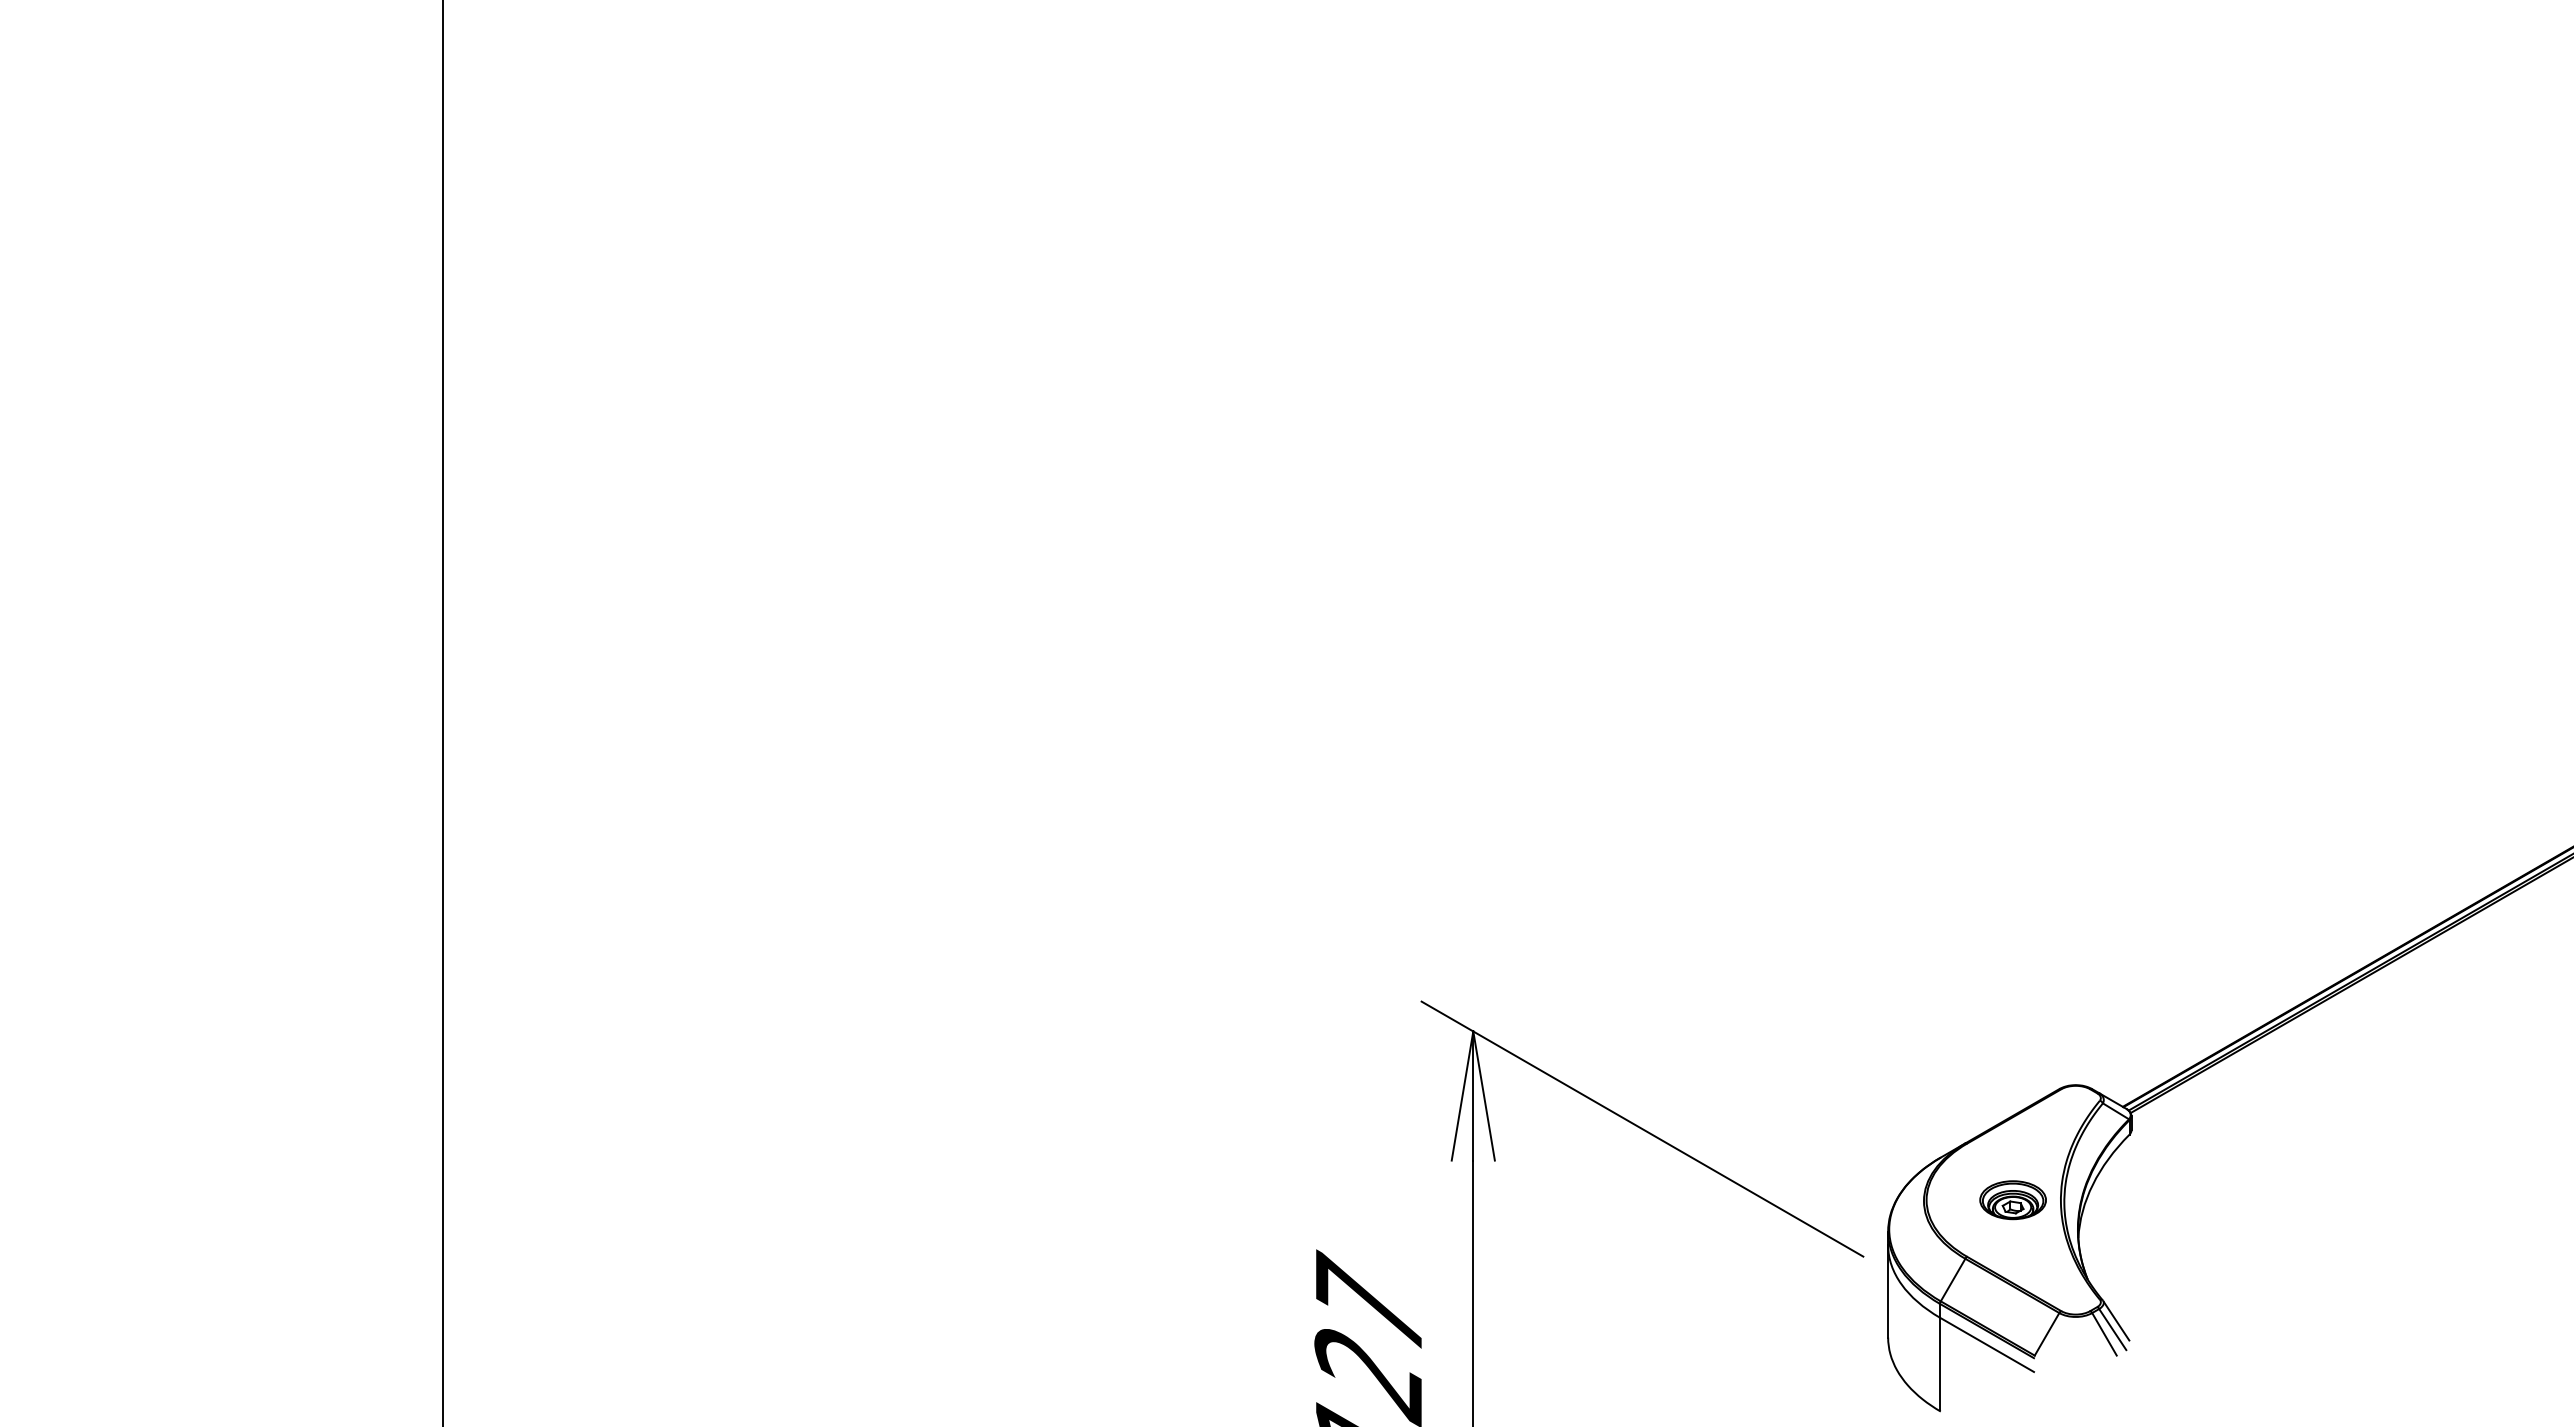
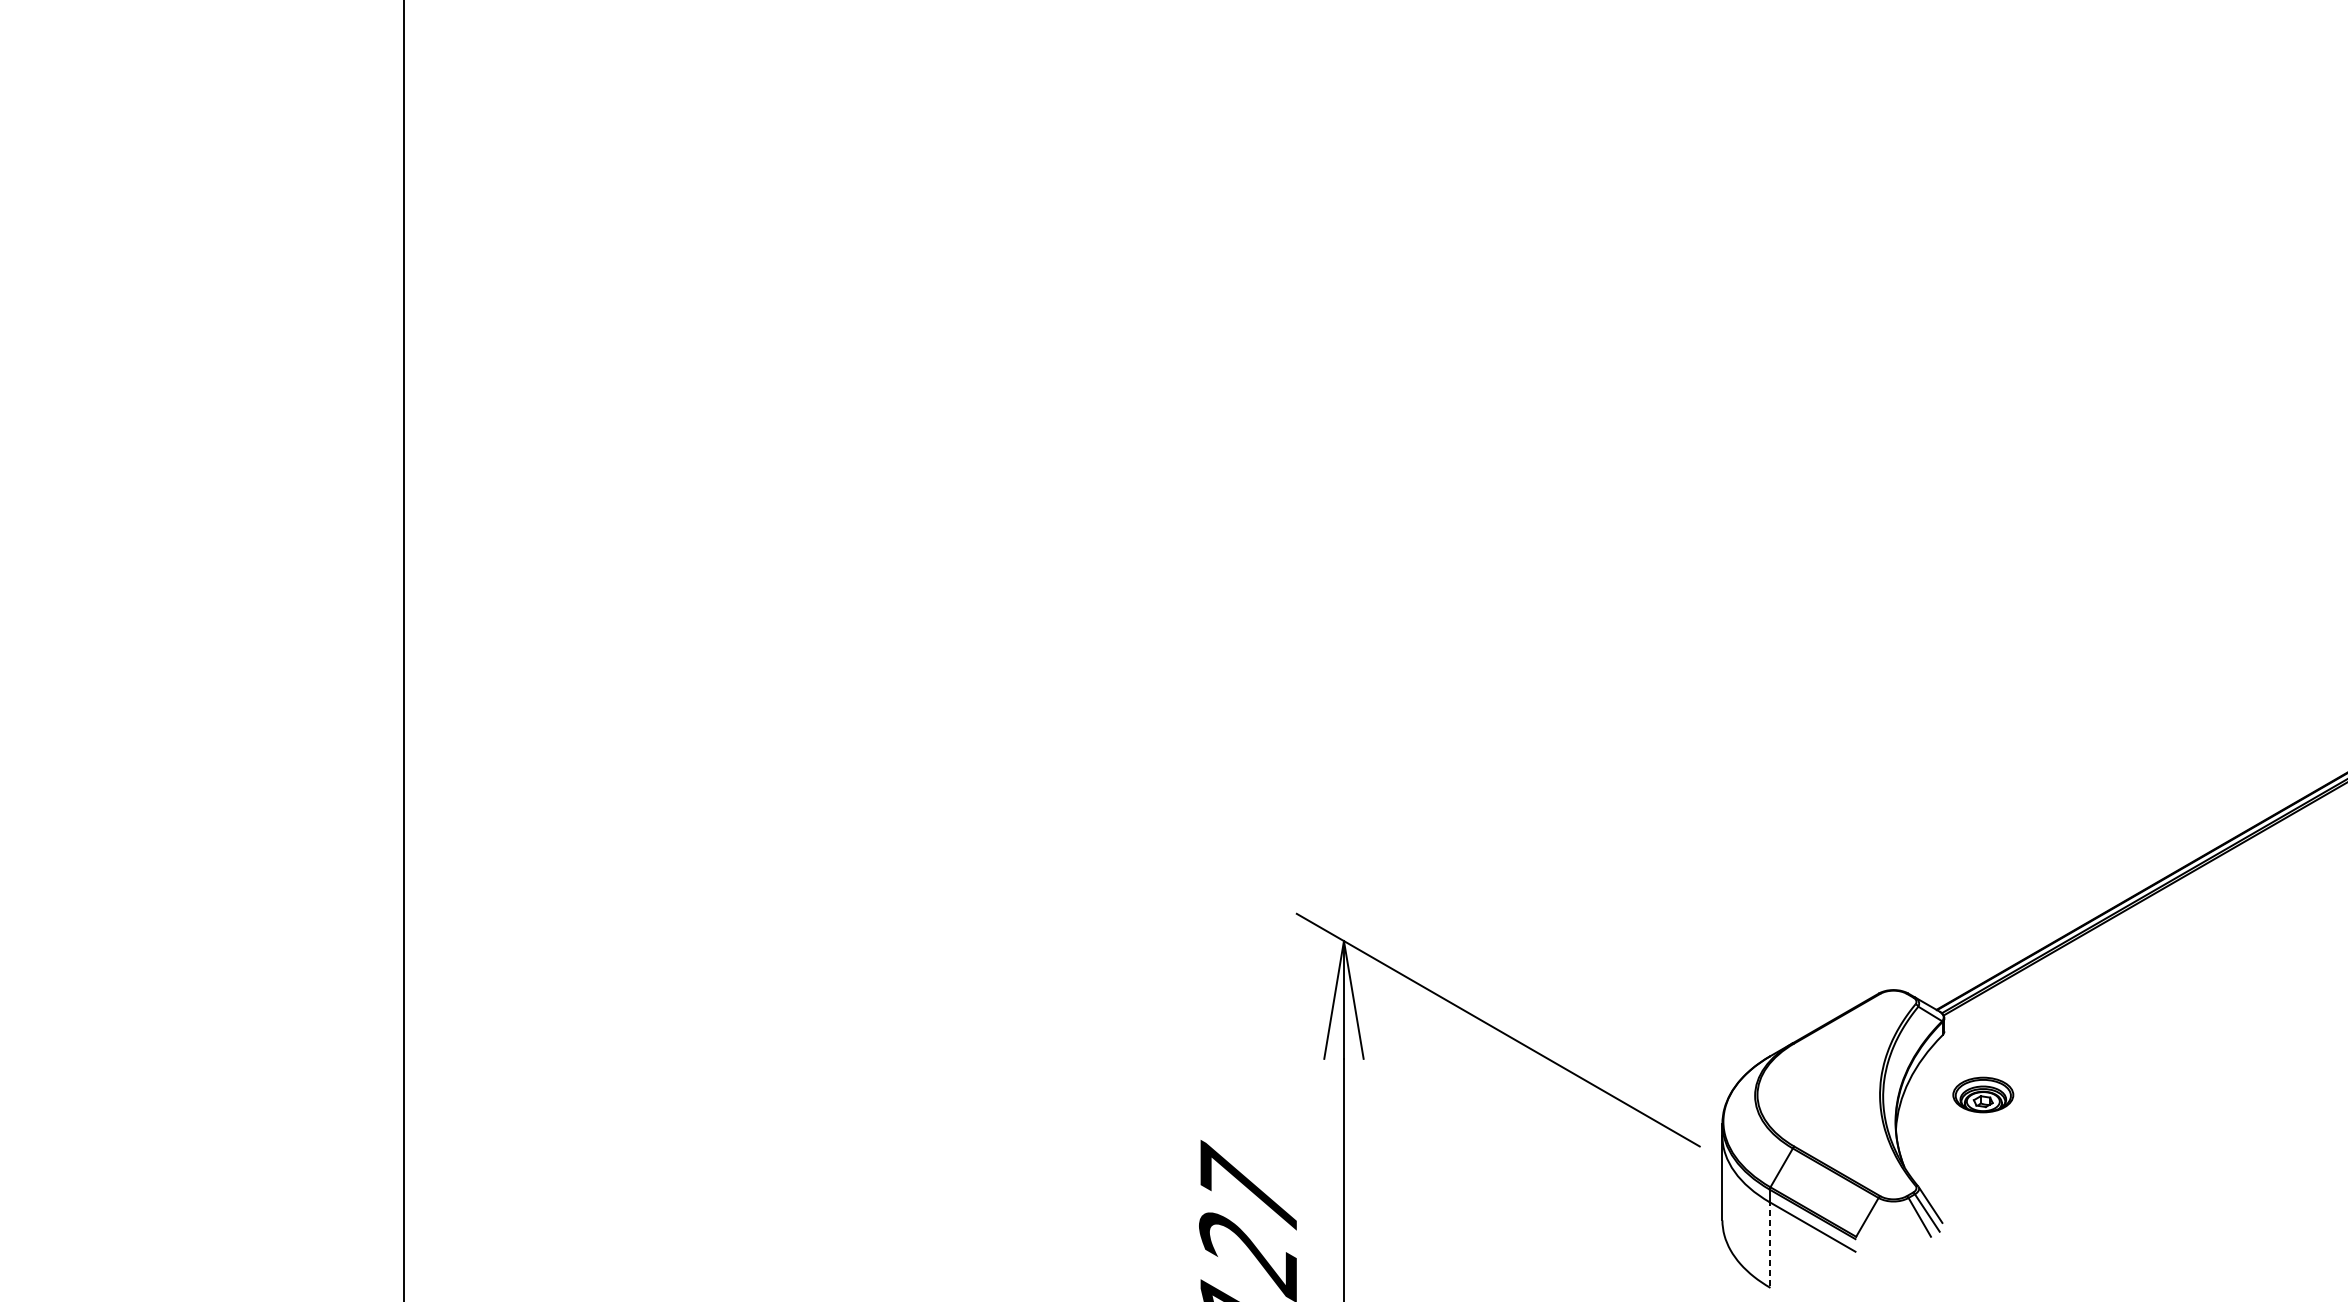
part: (2012, 1200) -> (1982, 1095), moved
line: (1940, 1363) -> (1770, 1243), solid -> dashed

